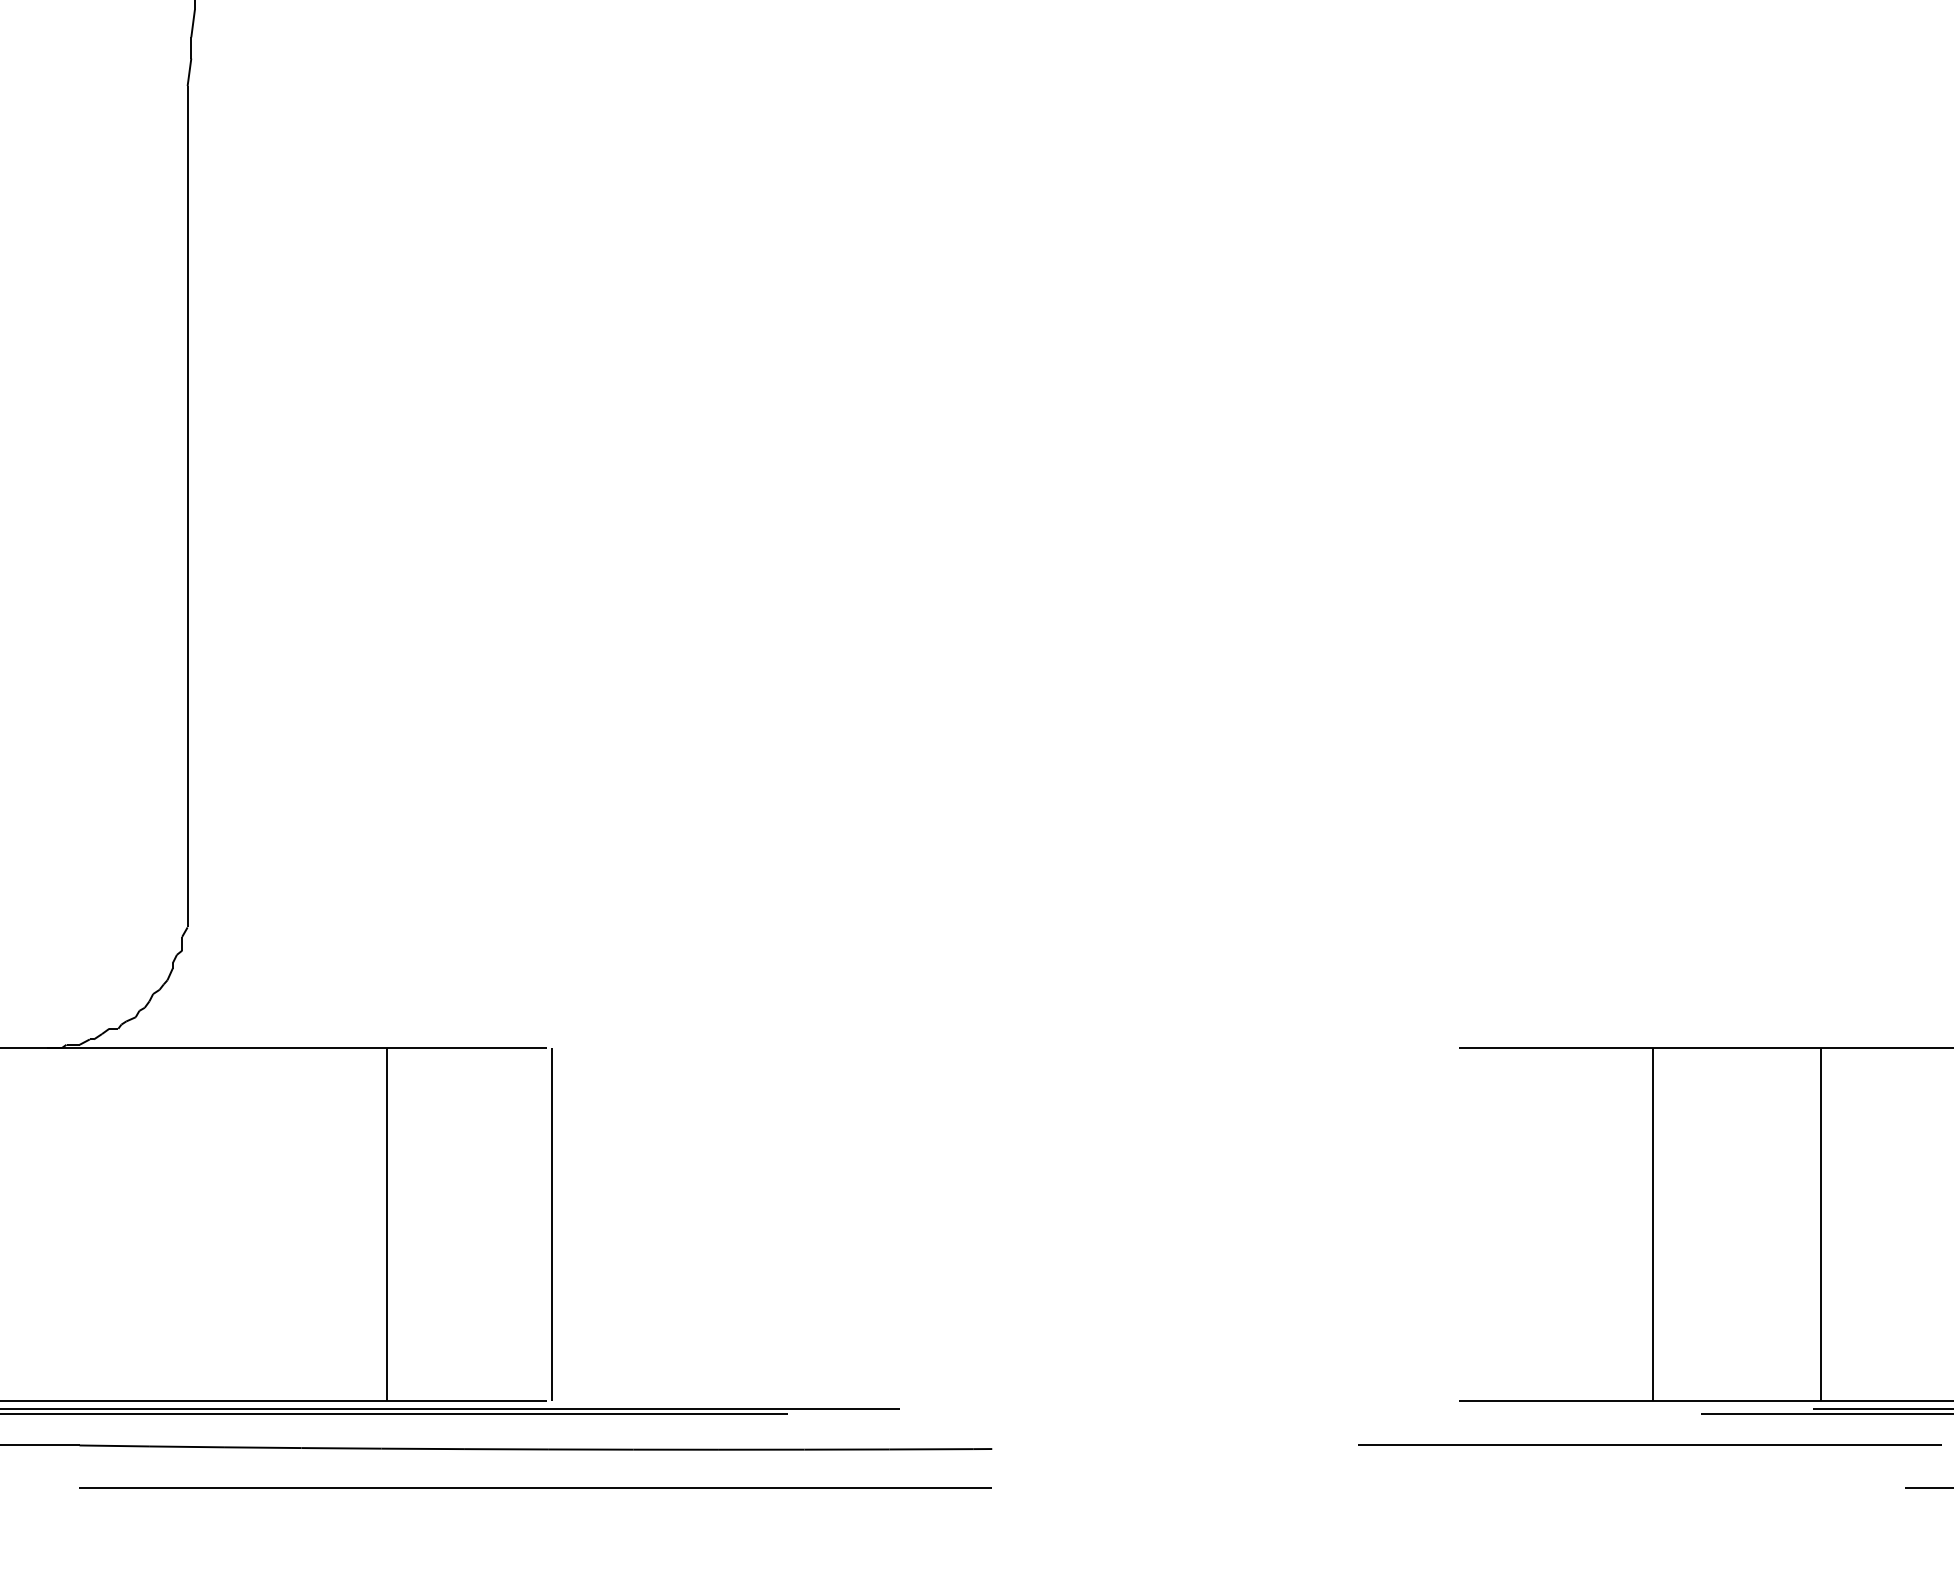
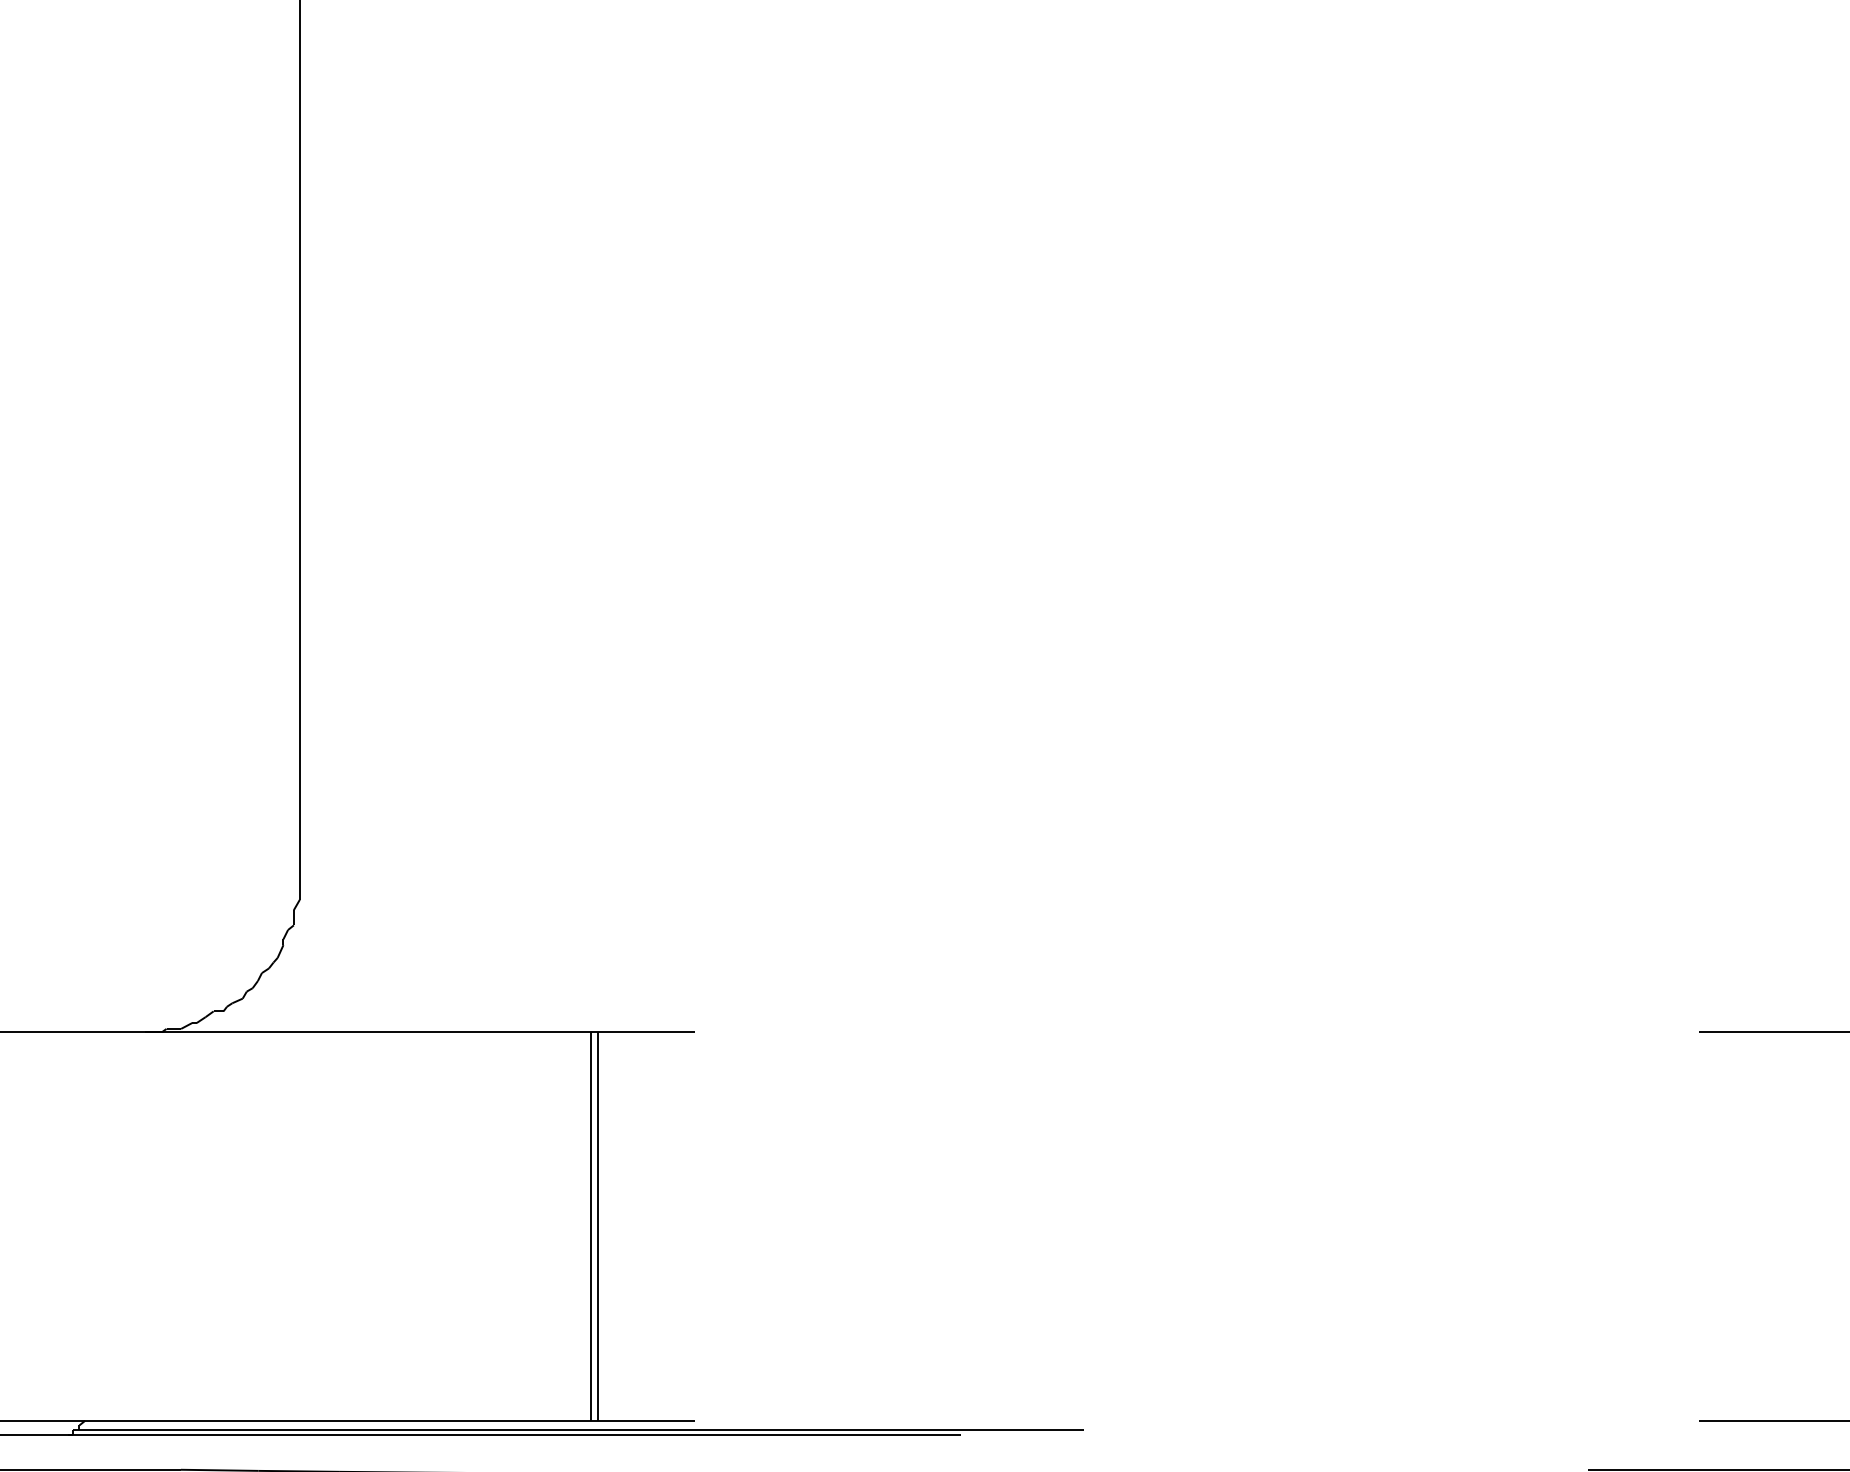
line: (386, 1223) -> (590, 1225), moved
line: (552, 1223) -> (597, 1225), moved

